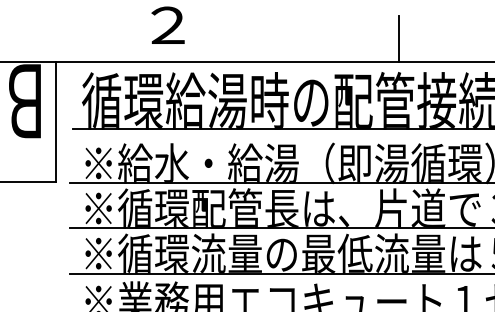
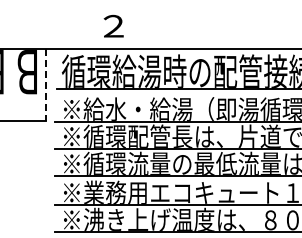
line: (399, 39) -> (253, 34), removed
line: (54, 123) -> (45, 85), solid -> dashed

